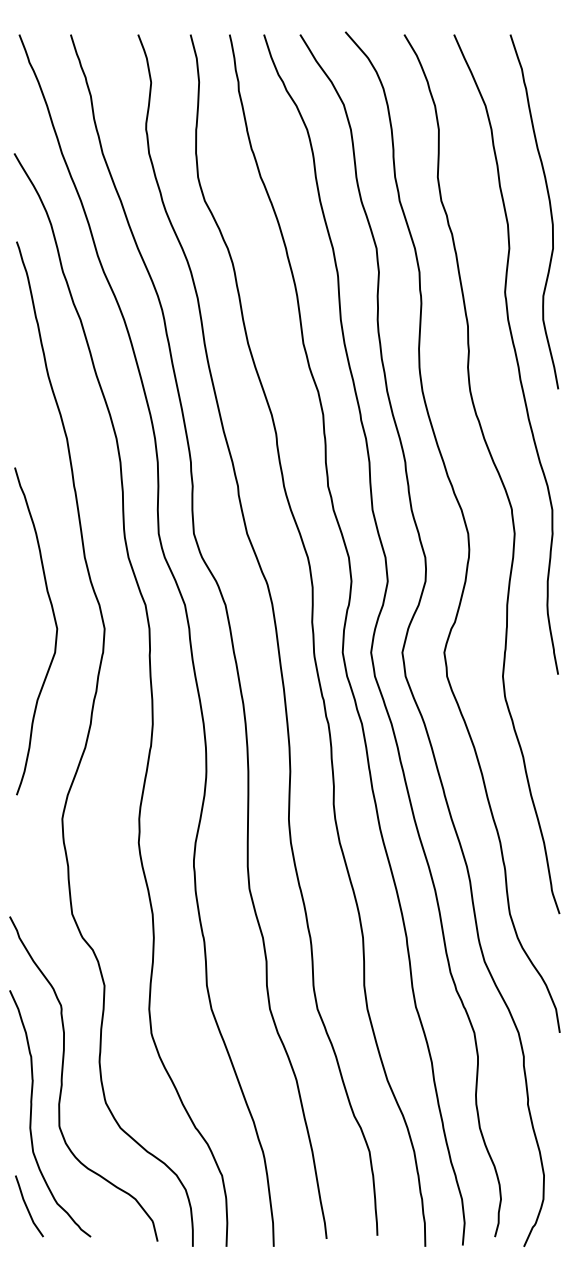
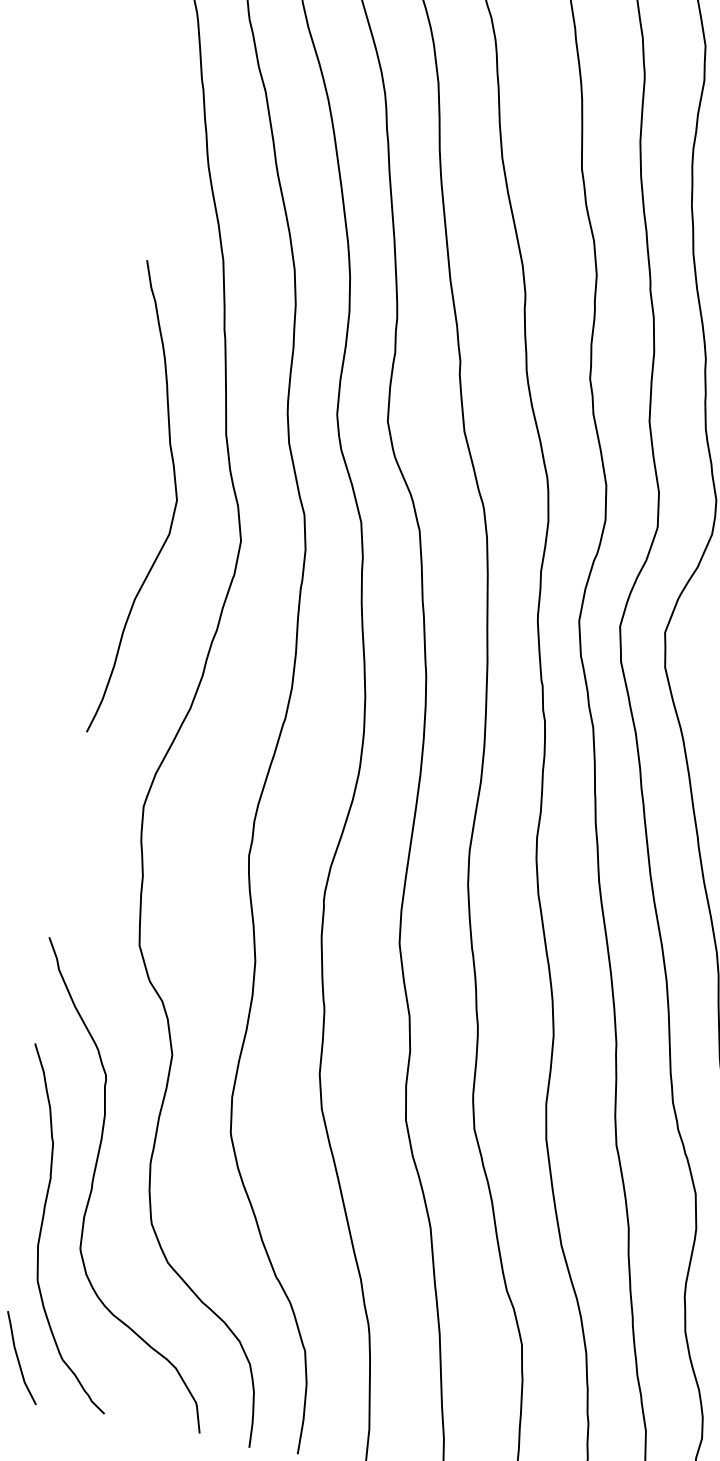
curve: (55, 633) -> (173, 506), moved

